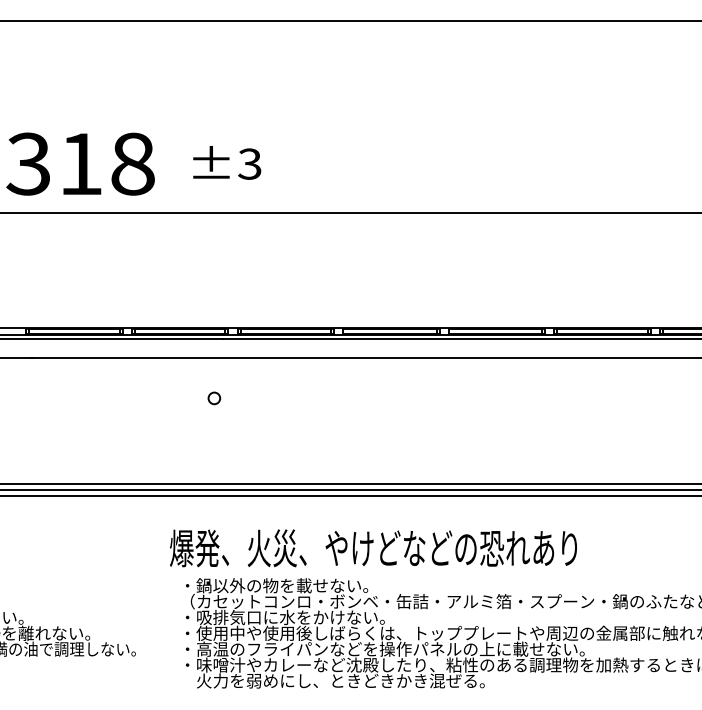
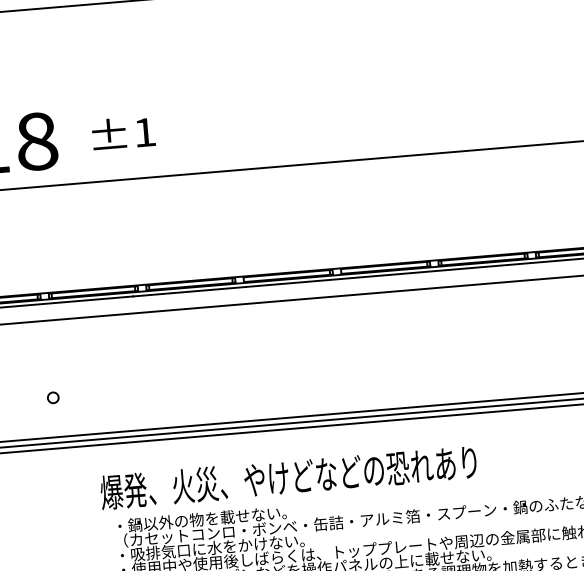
text: (249, 163) -> (144, 132), ±3 -> ±1
circle: (214, 398) -> (53, 397), moved

